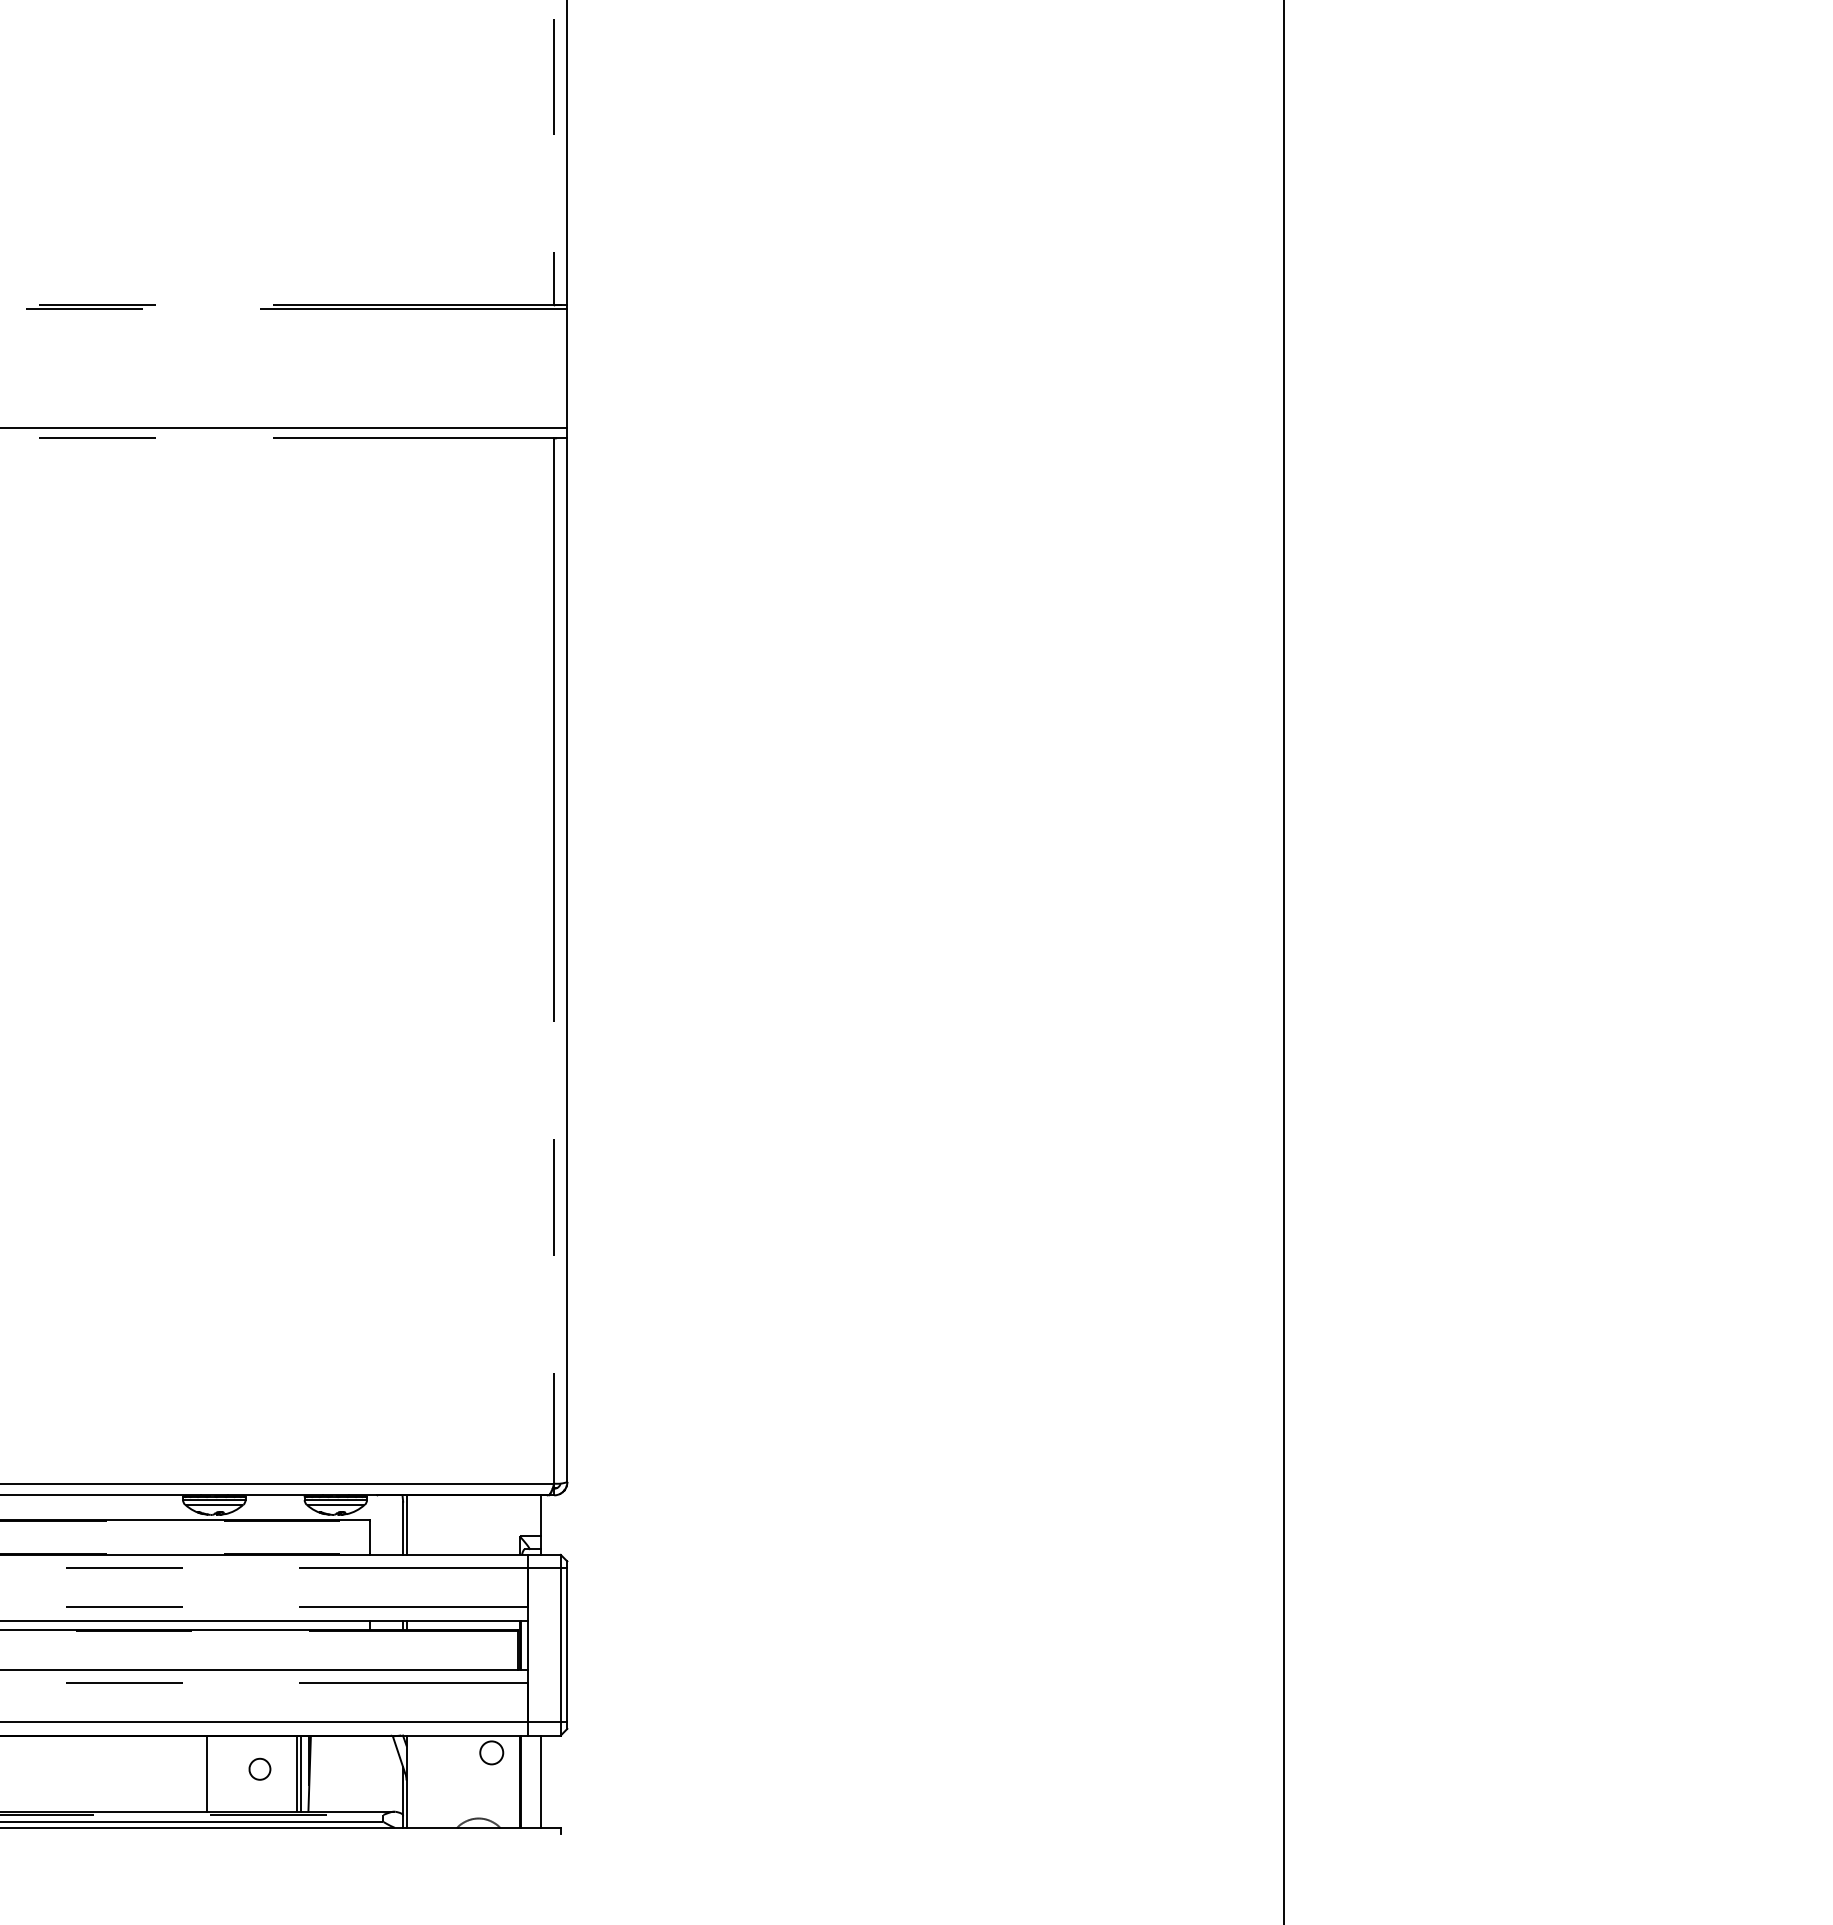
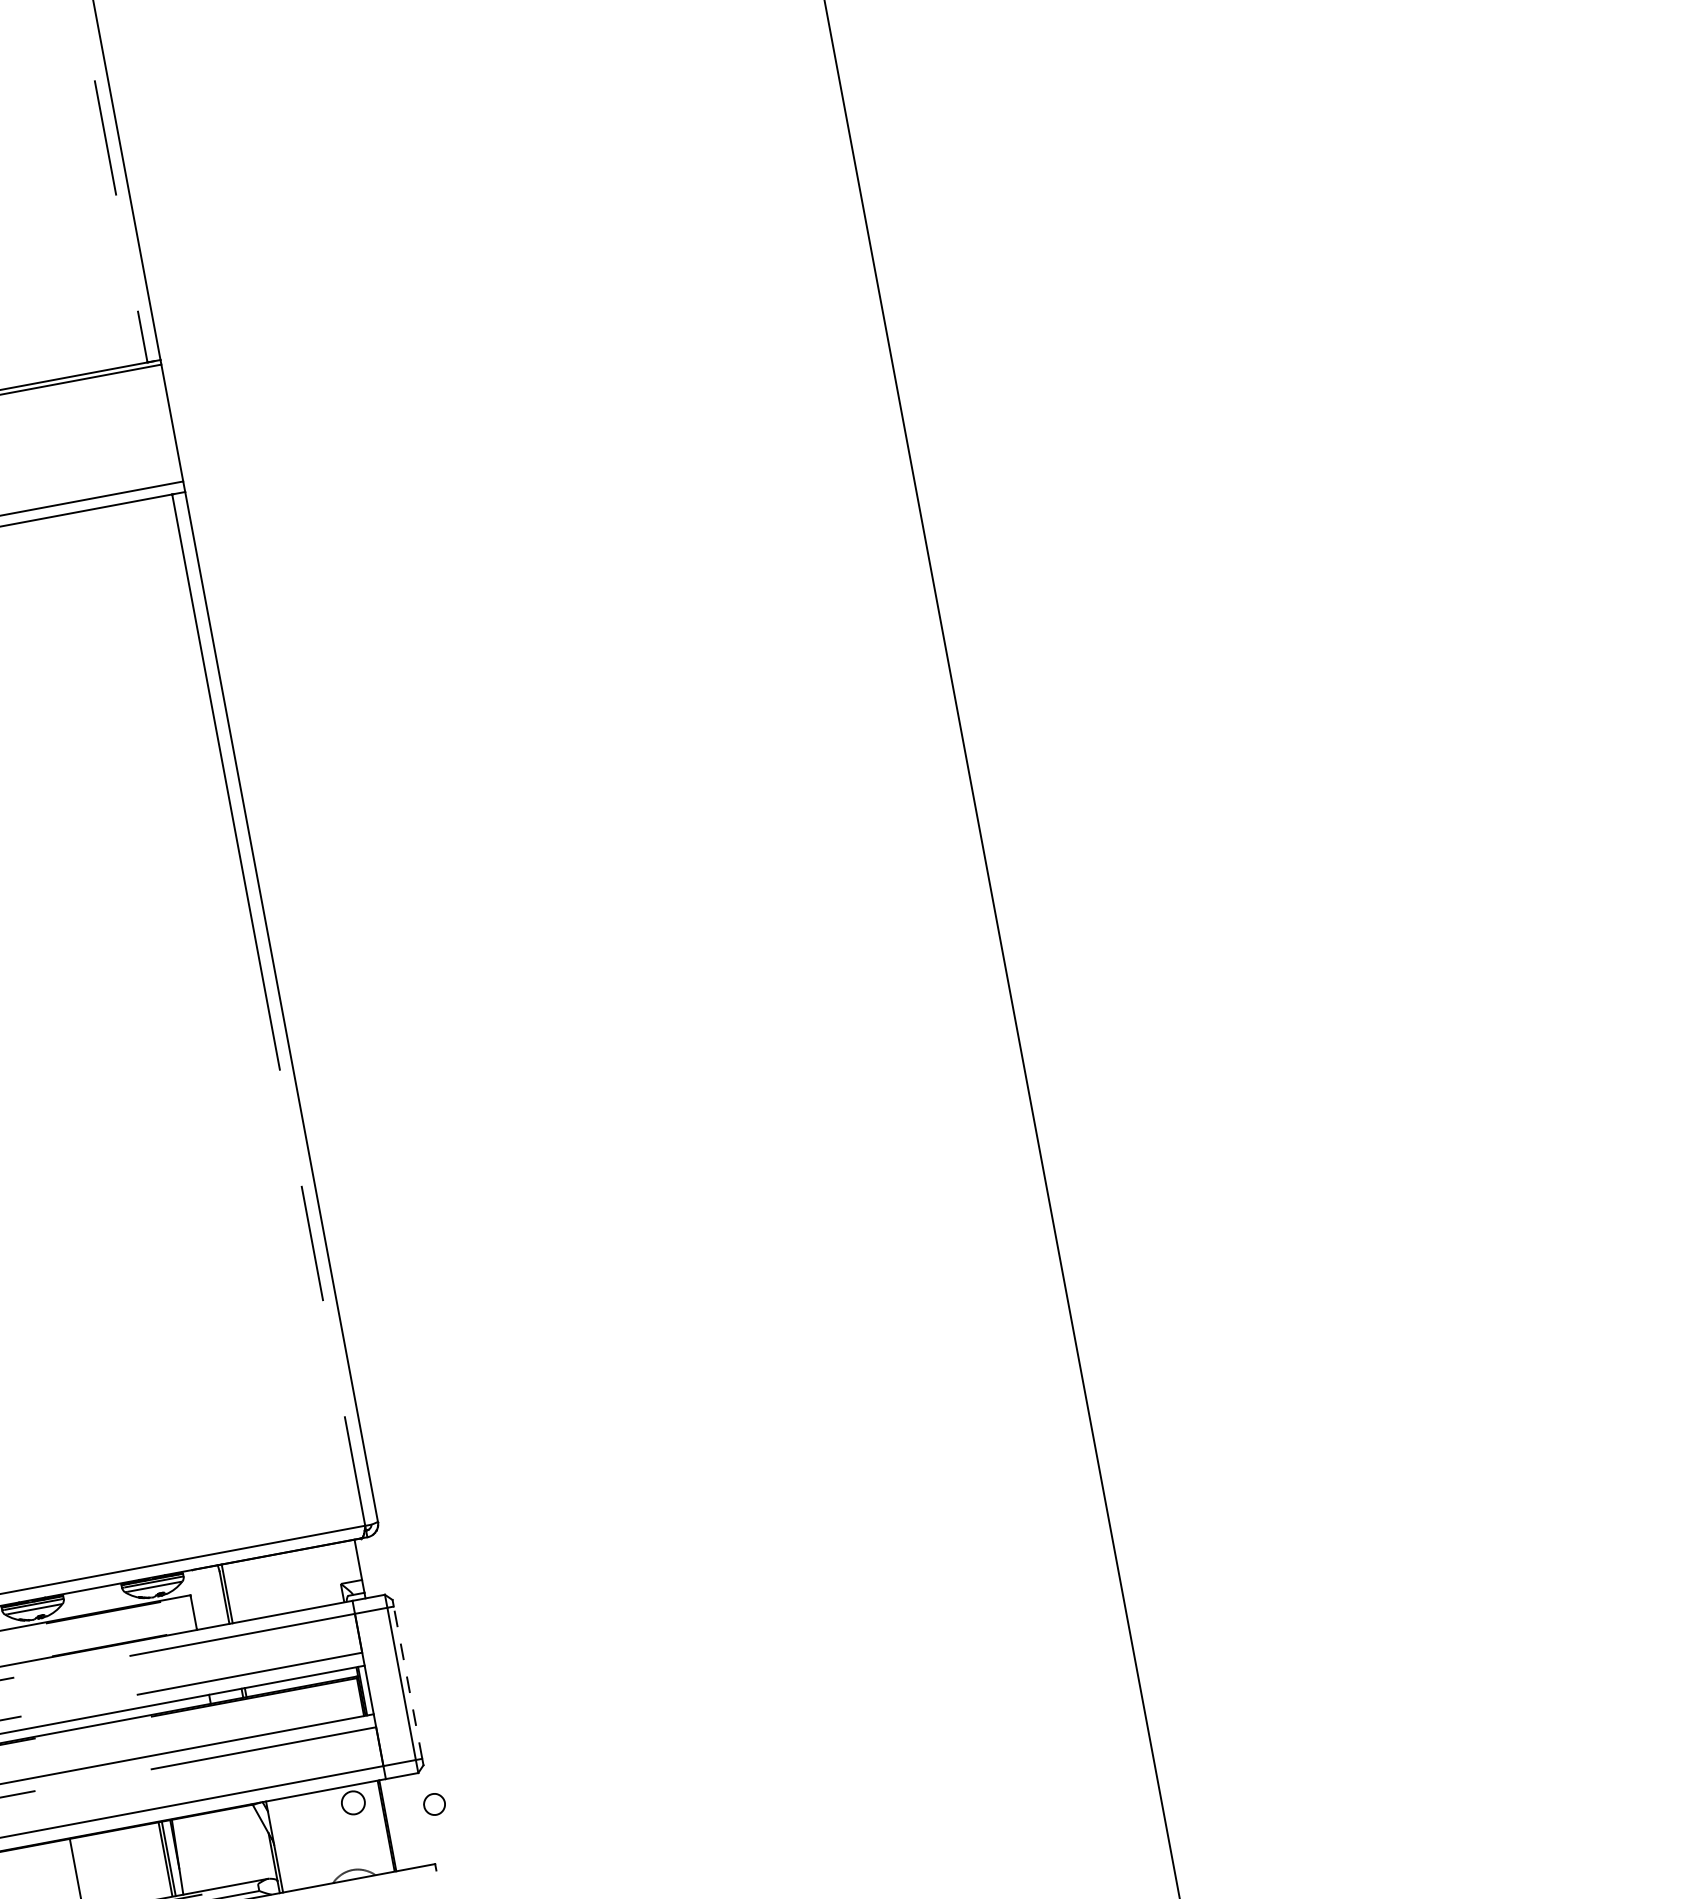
line: (567, 1644) -> (408, 1681), solid -> dashed
part: (259, 1768) -> (433, 1803), moved
line: (541, 1781) -> (407, 1821), removed

